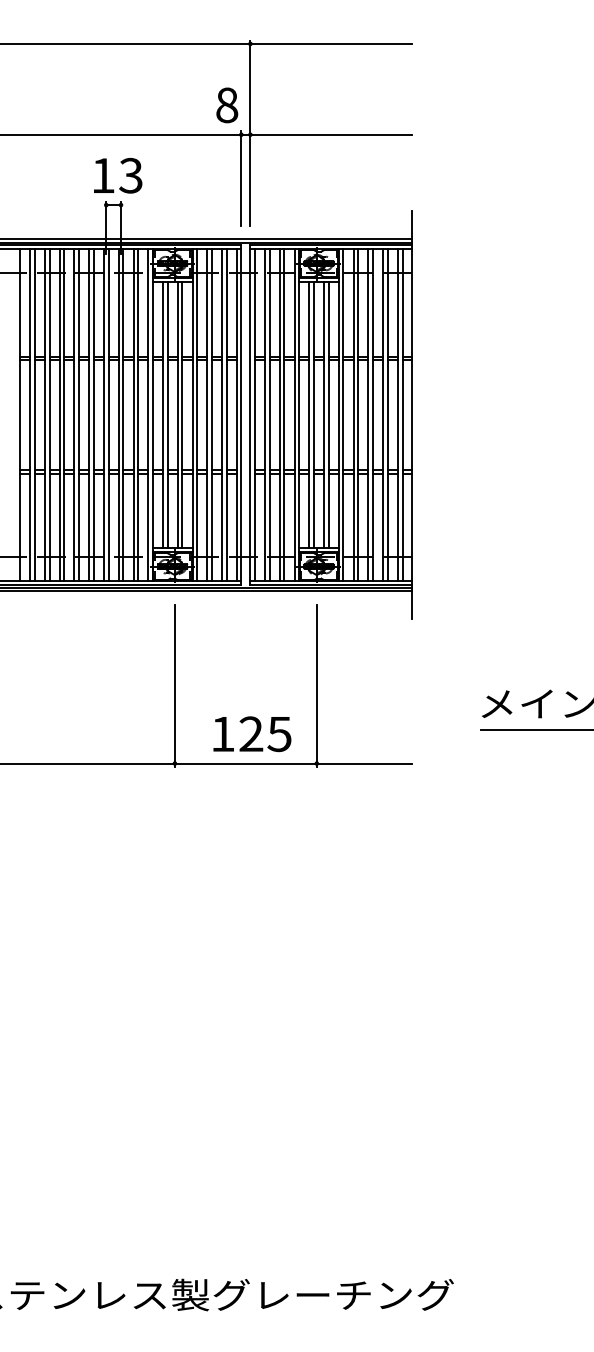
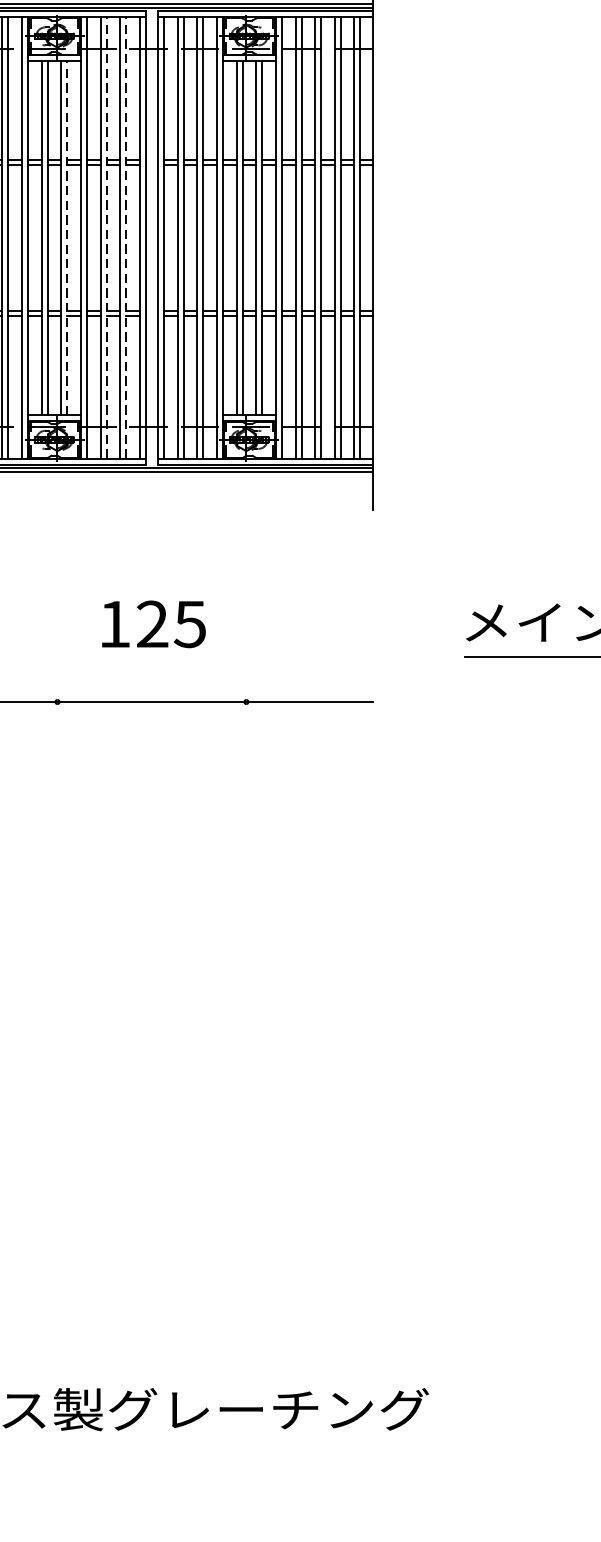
line: (182, 415) -> (67, 238), solid -> dashed
line: (211, 415) -> (106, 238), solid -> dashed
line: (226, 415) -> (126, 238), solid -> dashed
line: (174, 685) -> (56, 598), removed
line: (316, 685) -> (245, 598), removed
text: (252, 734) -> (154, 624), moved

